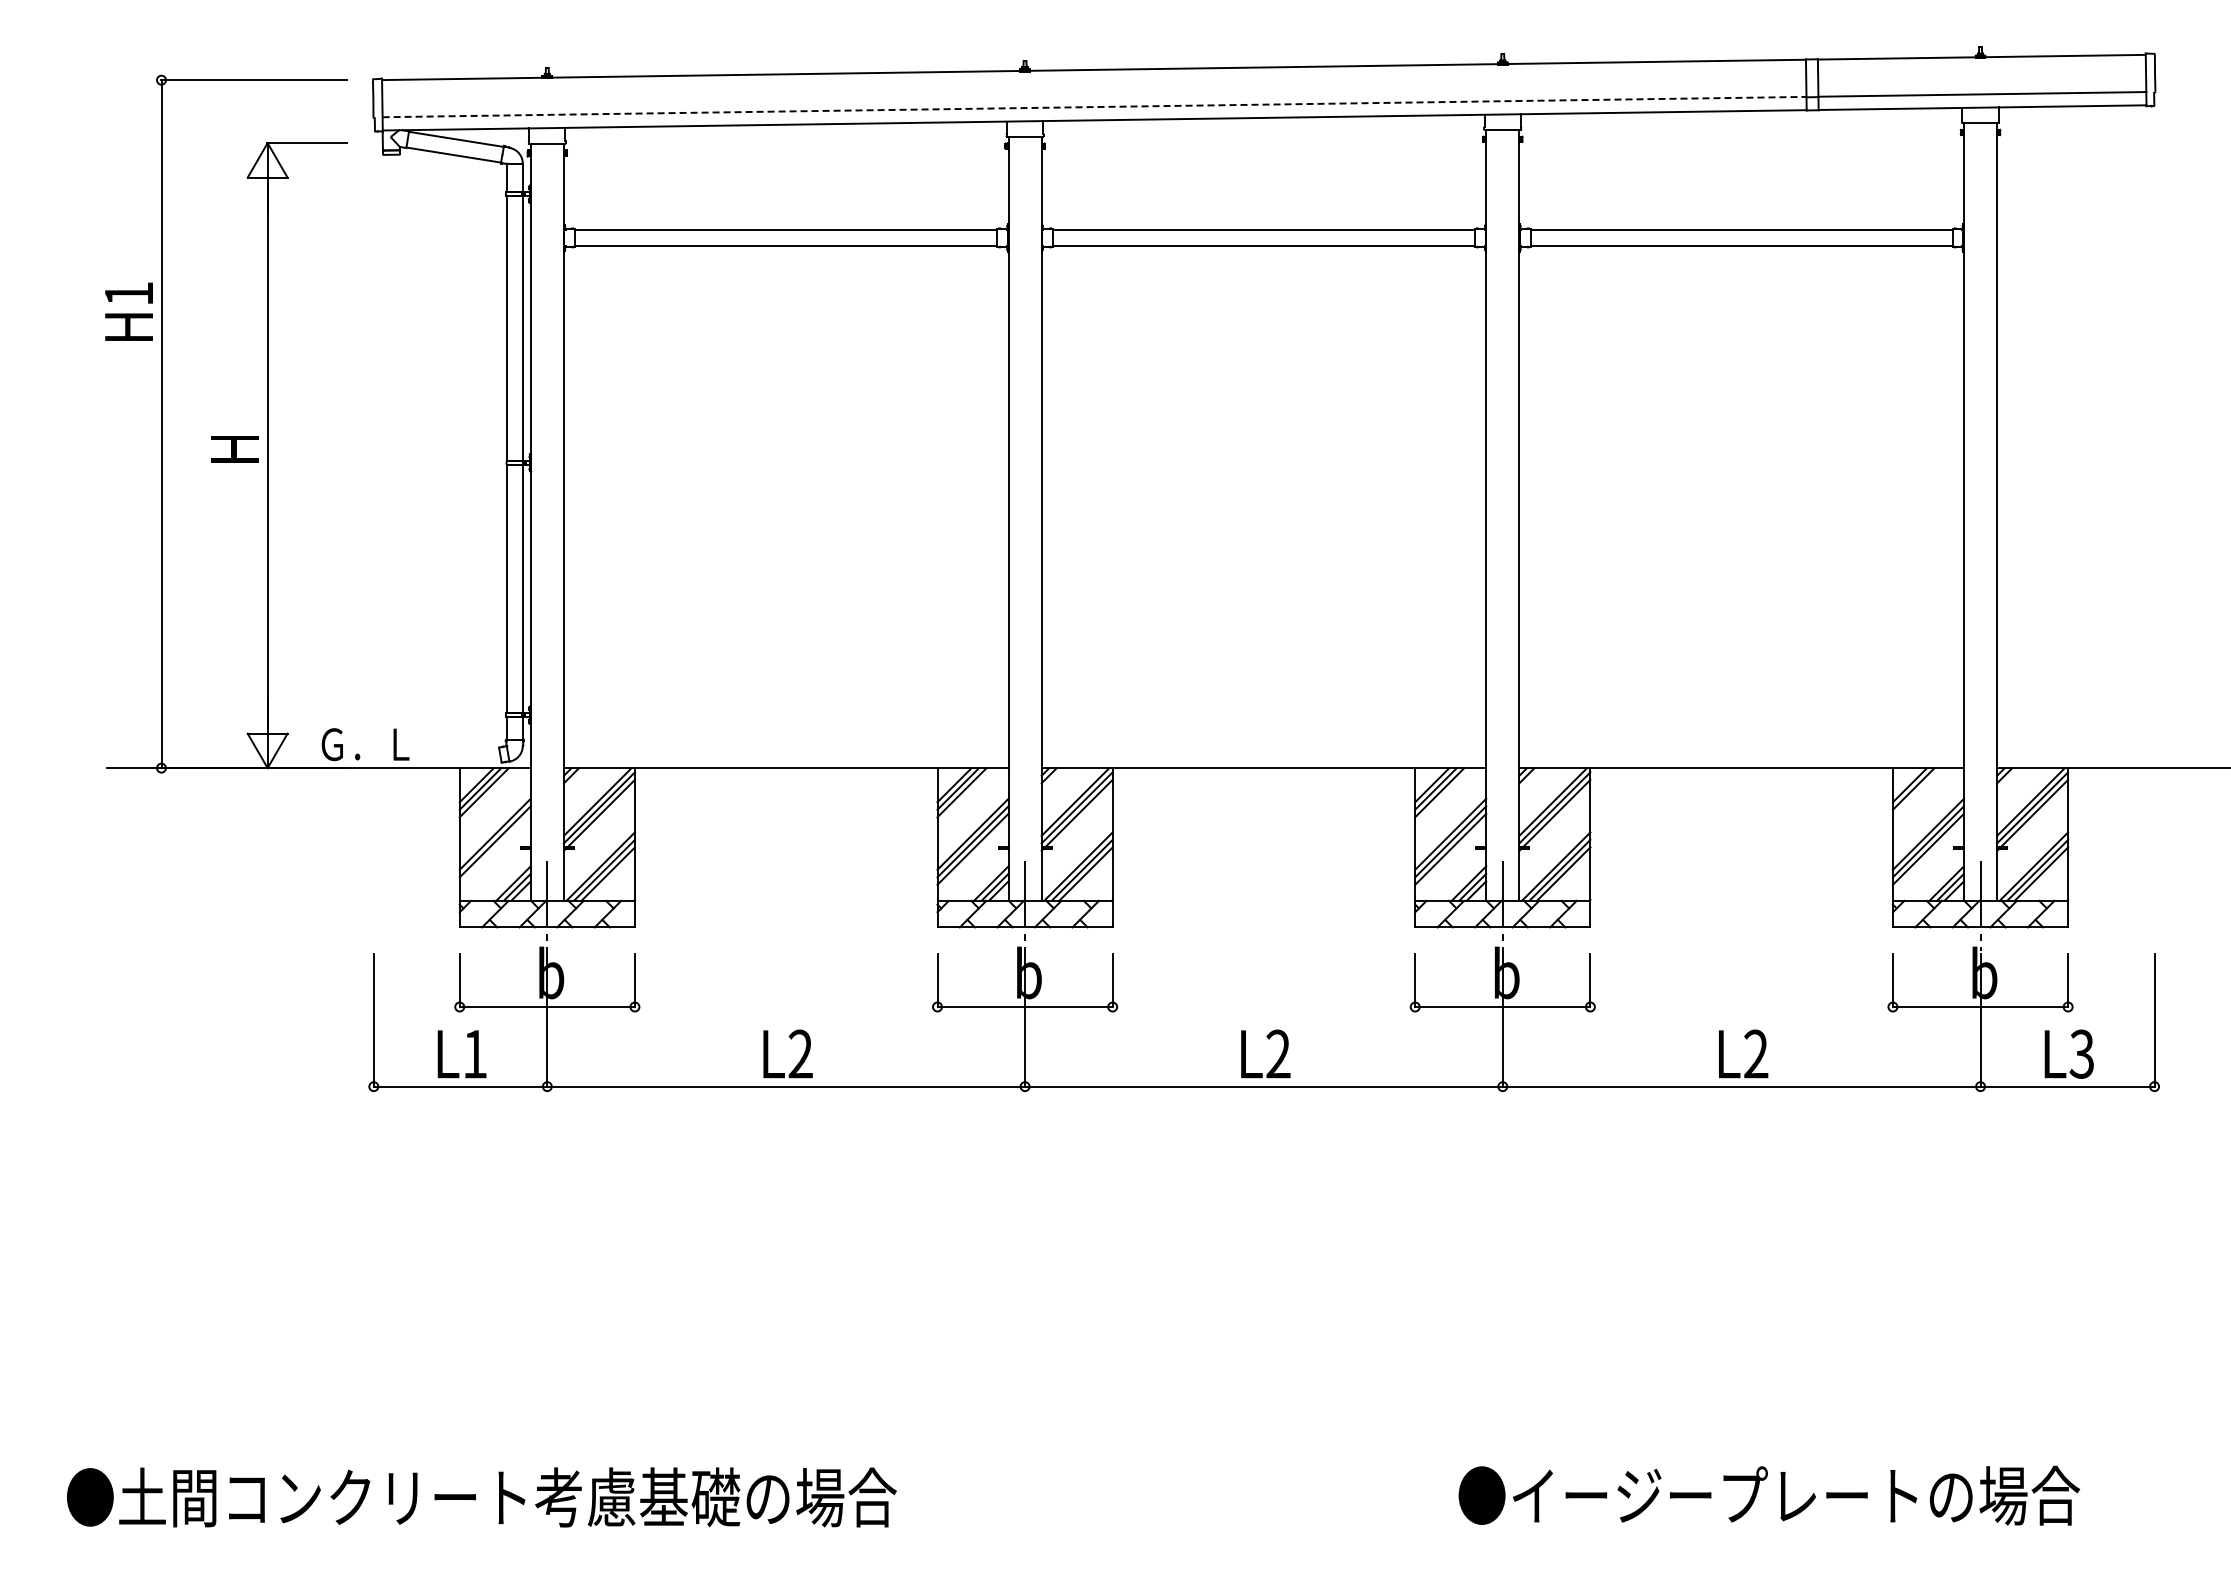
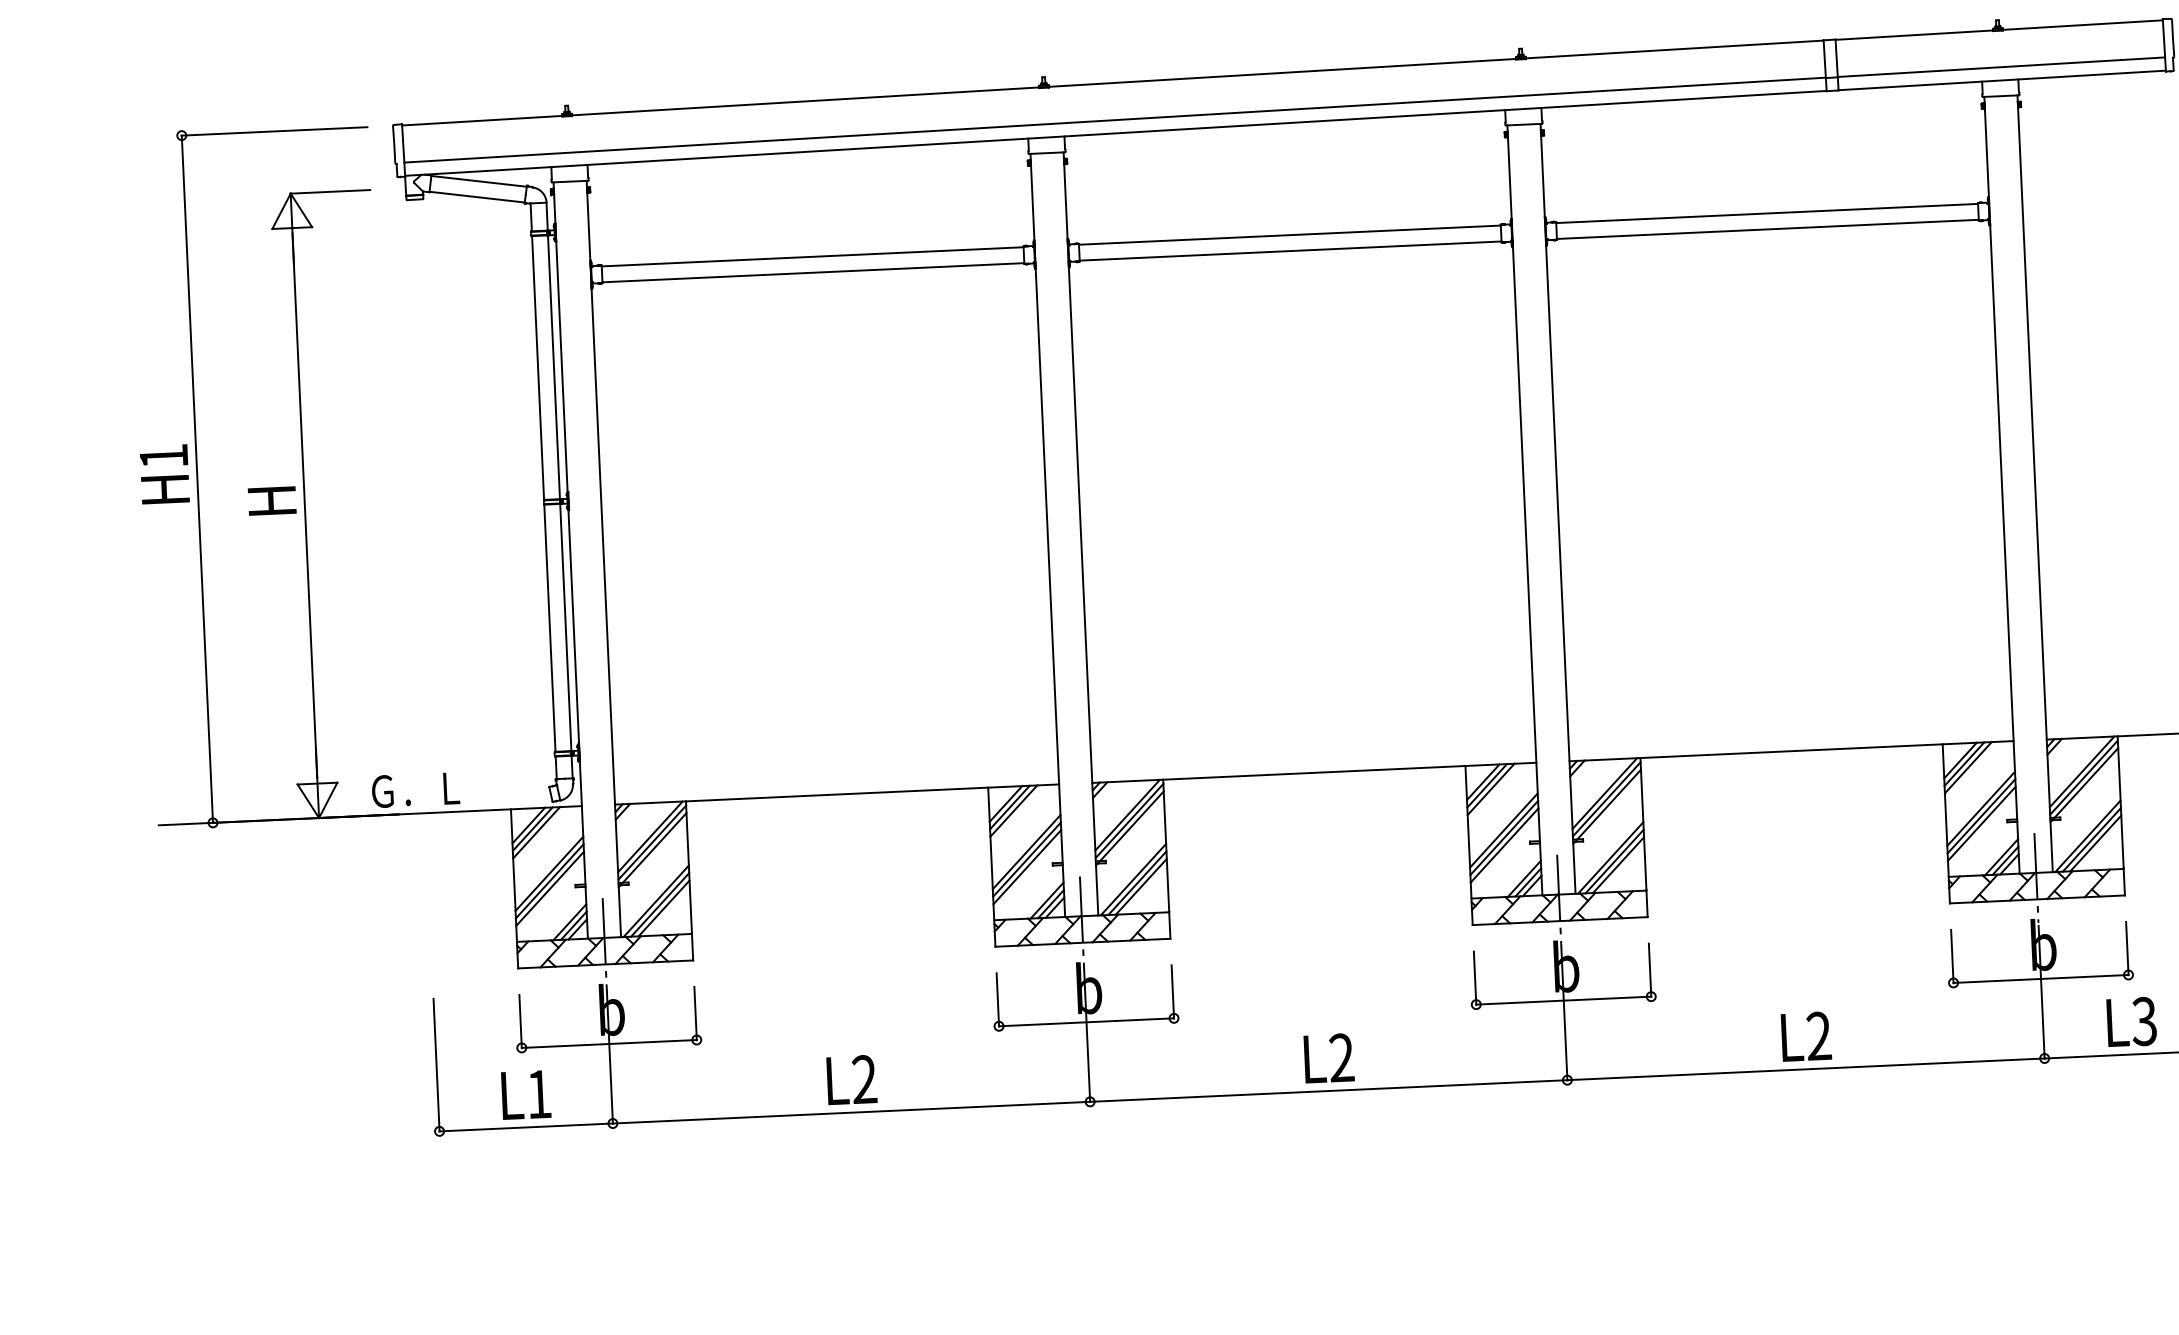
line: (1095, 107) -> (1116, 120), dashed -> solid
text: (128, 311) -> (164, 474), moved
line: (1917, 792) -> (1968, 767), added
line: (494, 848) -> (549, 888), added

